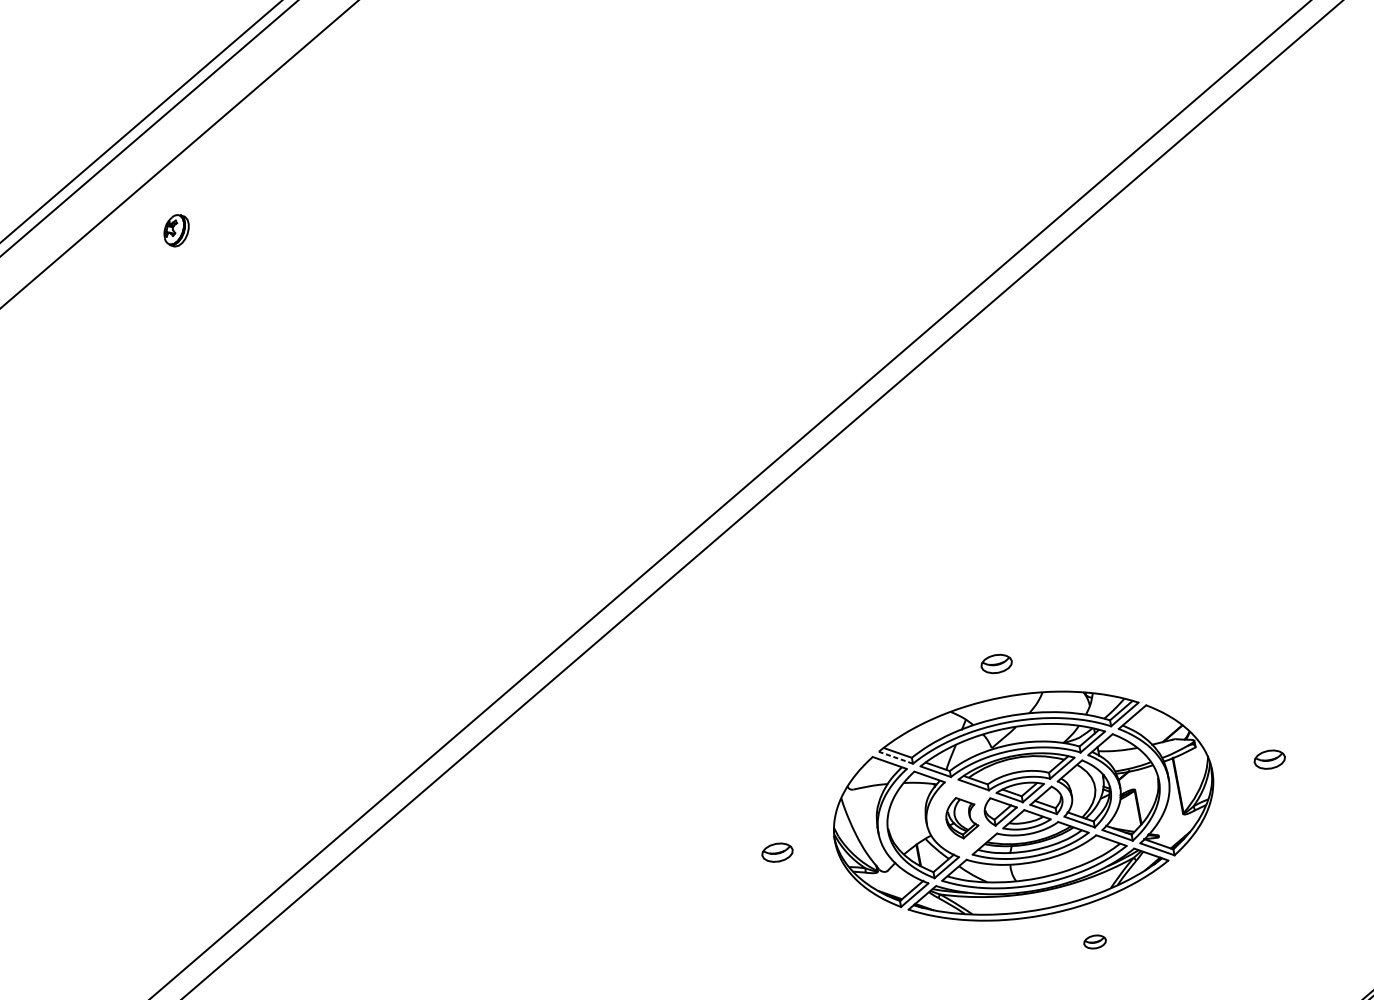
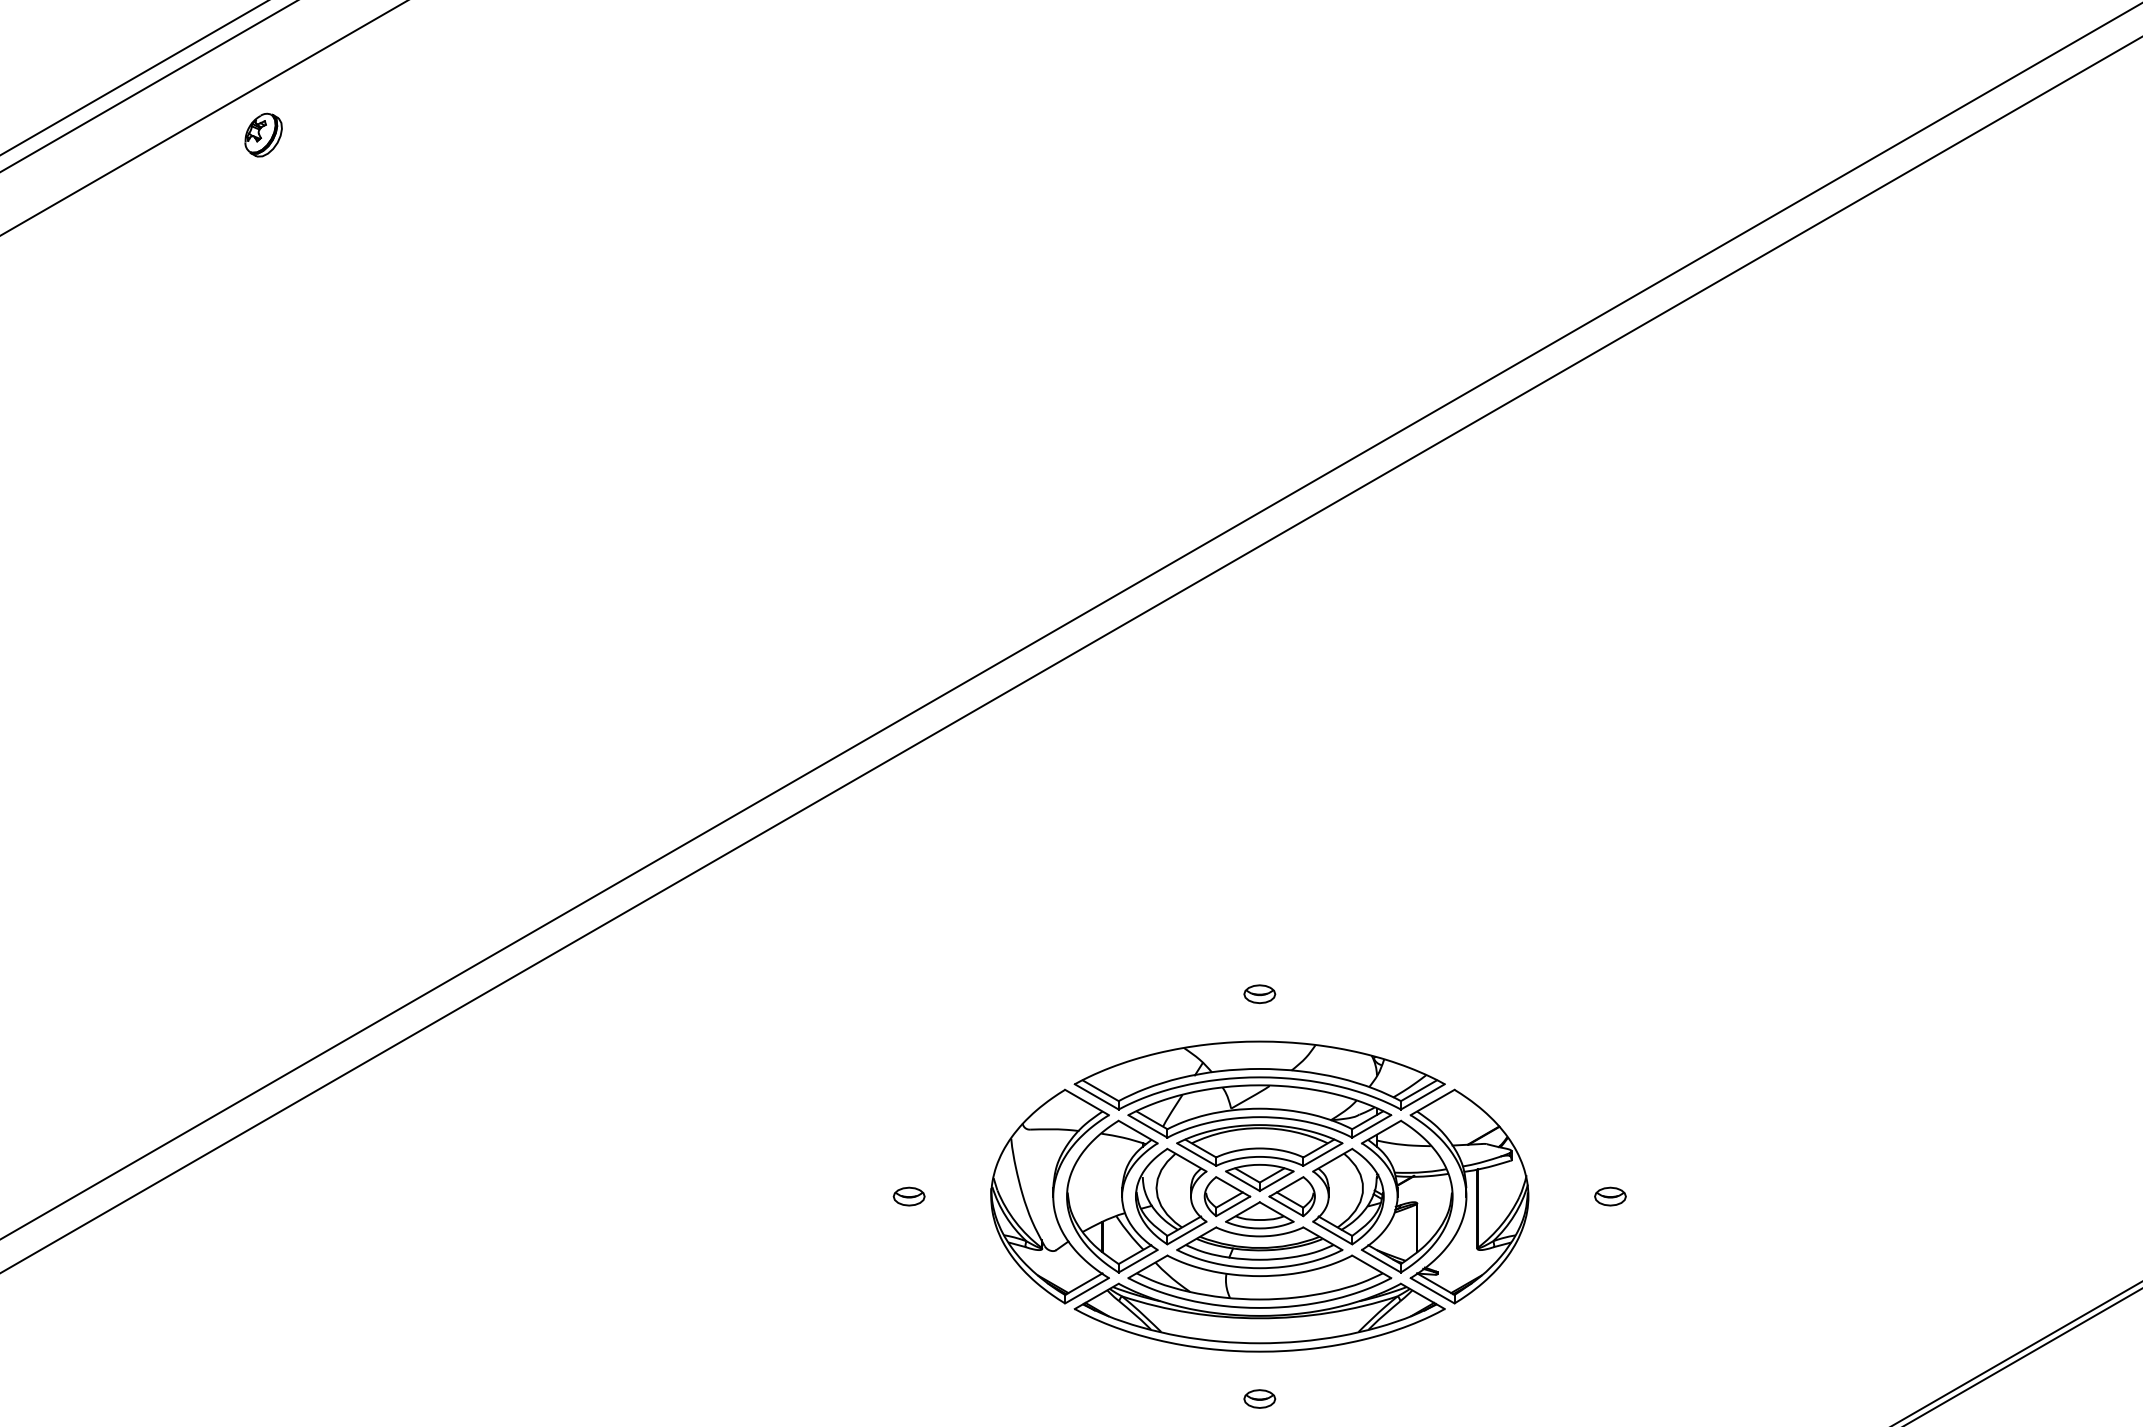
part: (176, 230) -> (263, 134), moved
part: (996, 664) -> (1259, 994), size x0.71
line: (895, 757) -> (1096, 1096), dashed -> solid
part: (1269, 759) -> (1610, 1196), size x0.71
part: (961, 817) -> (1171, 1196), size x1.67
part: (776, 852) -> (908, 1196), size x0.71
part: (1094, 941) -> (1259, 1398), moved

